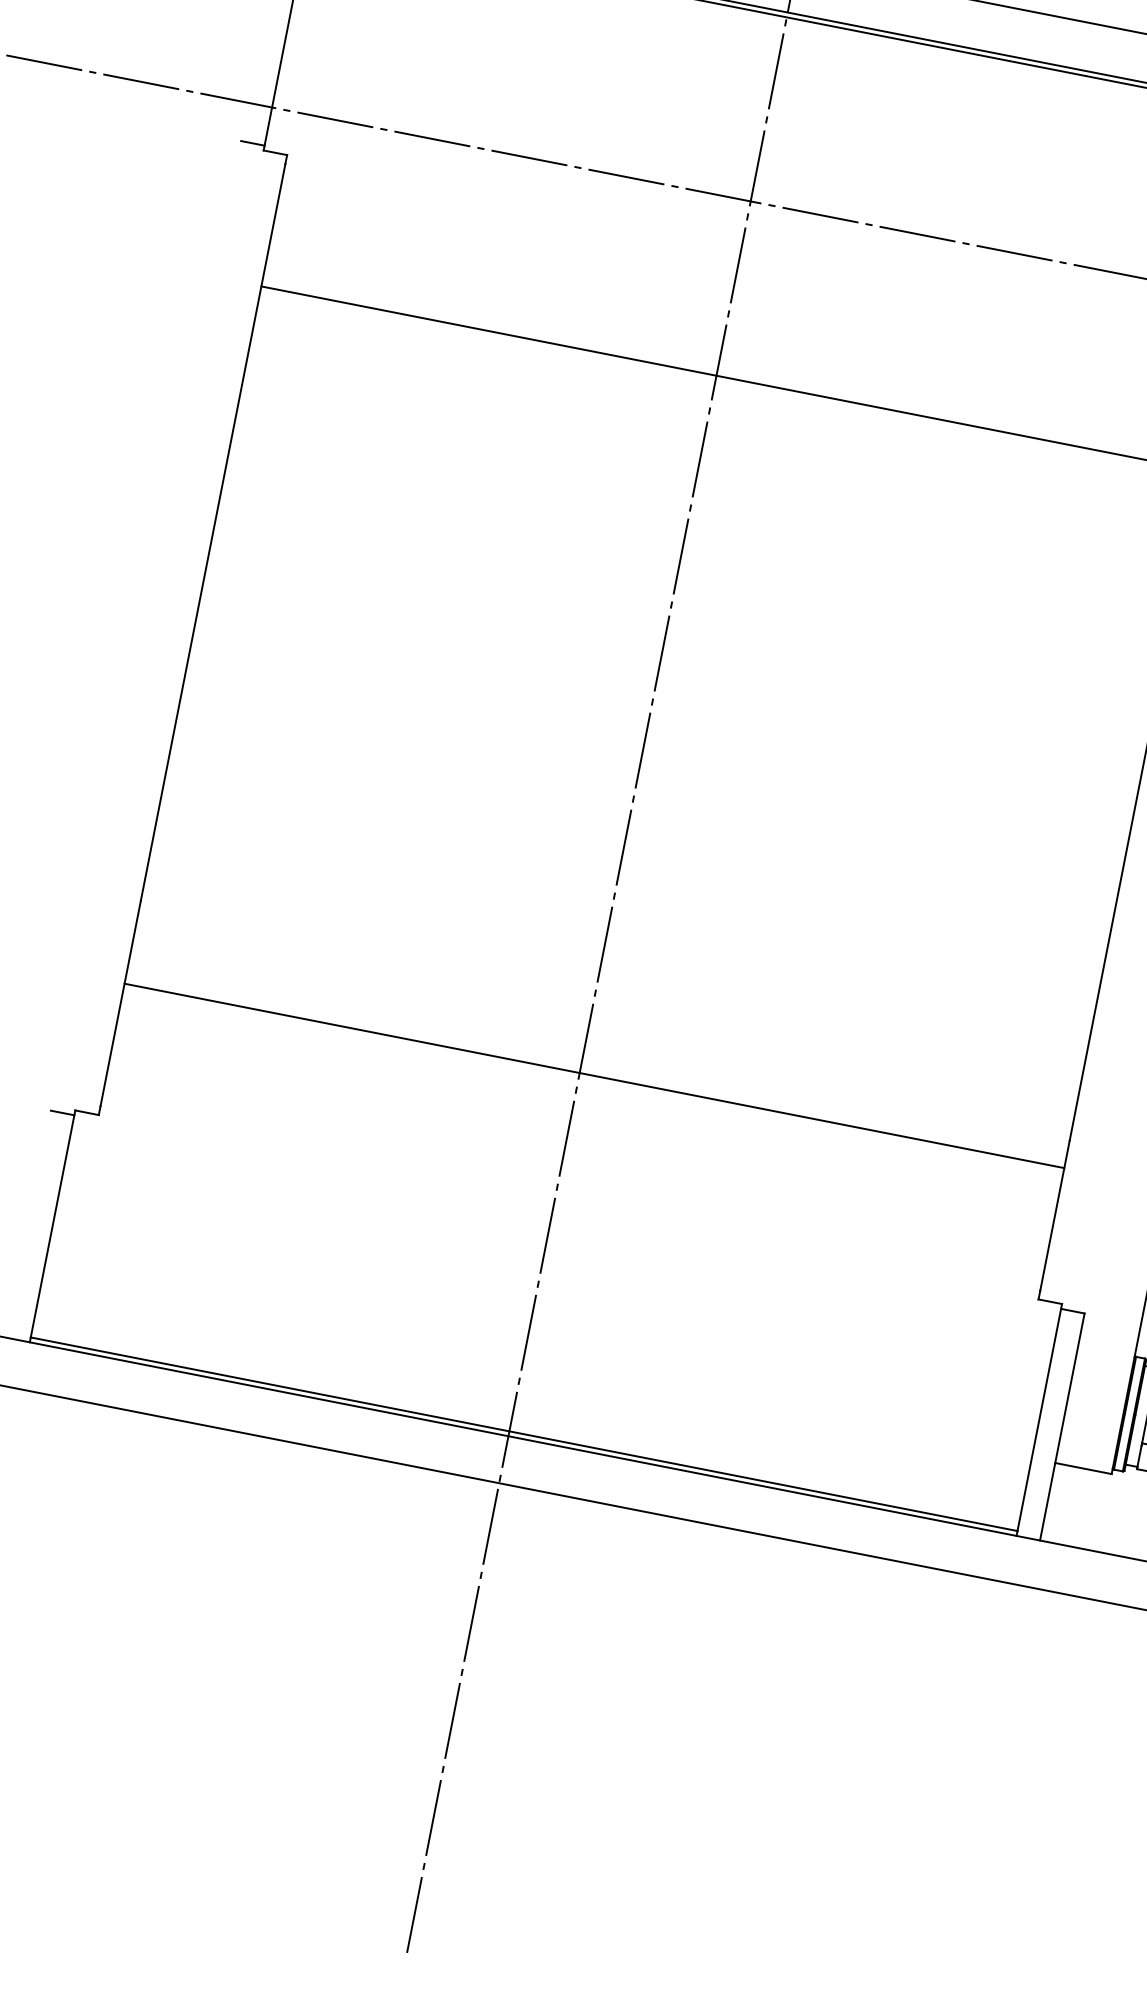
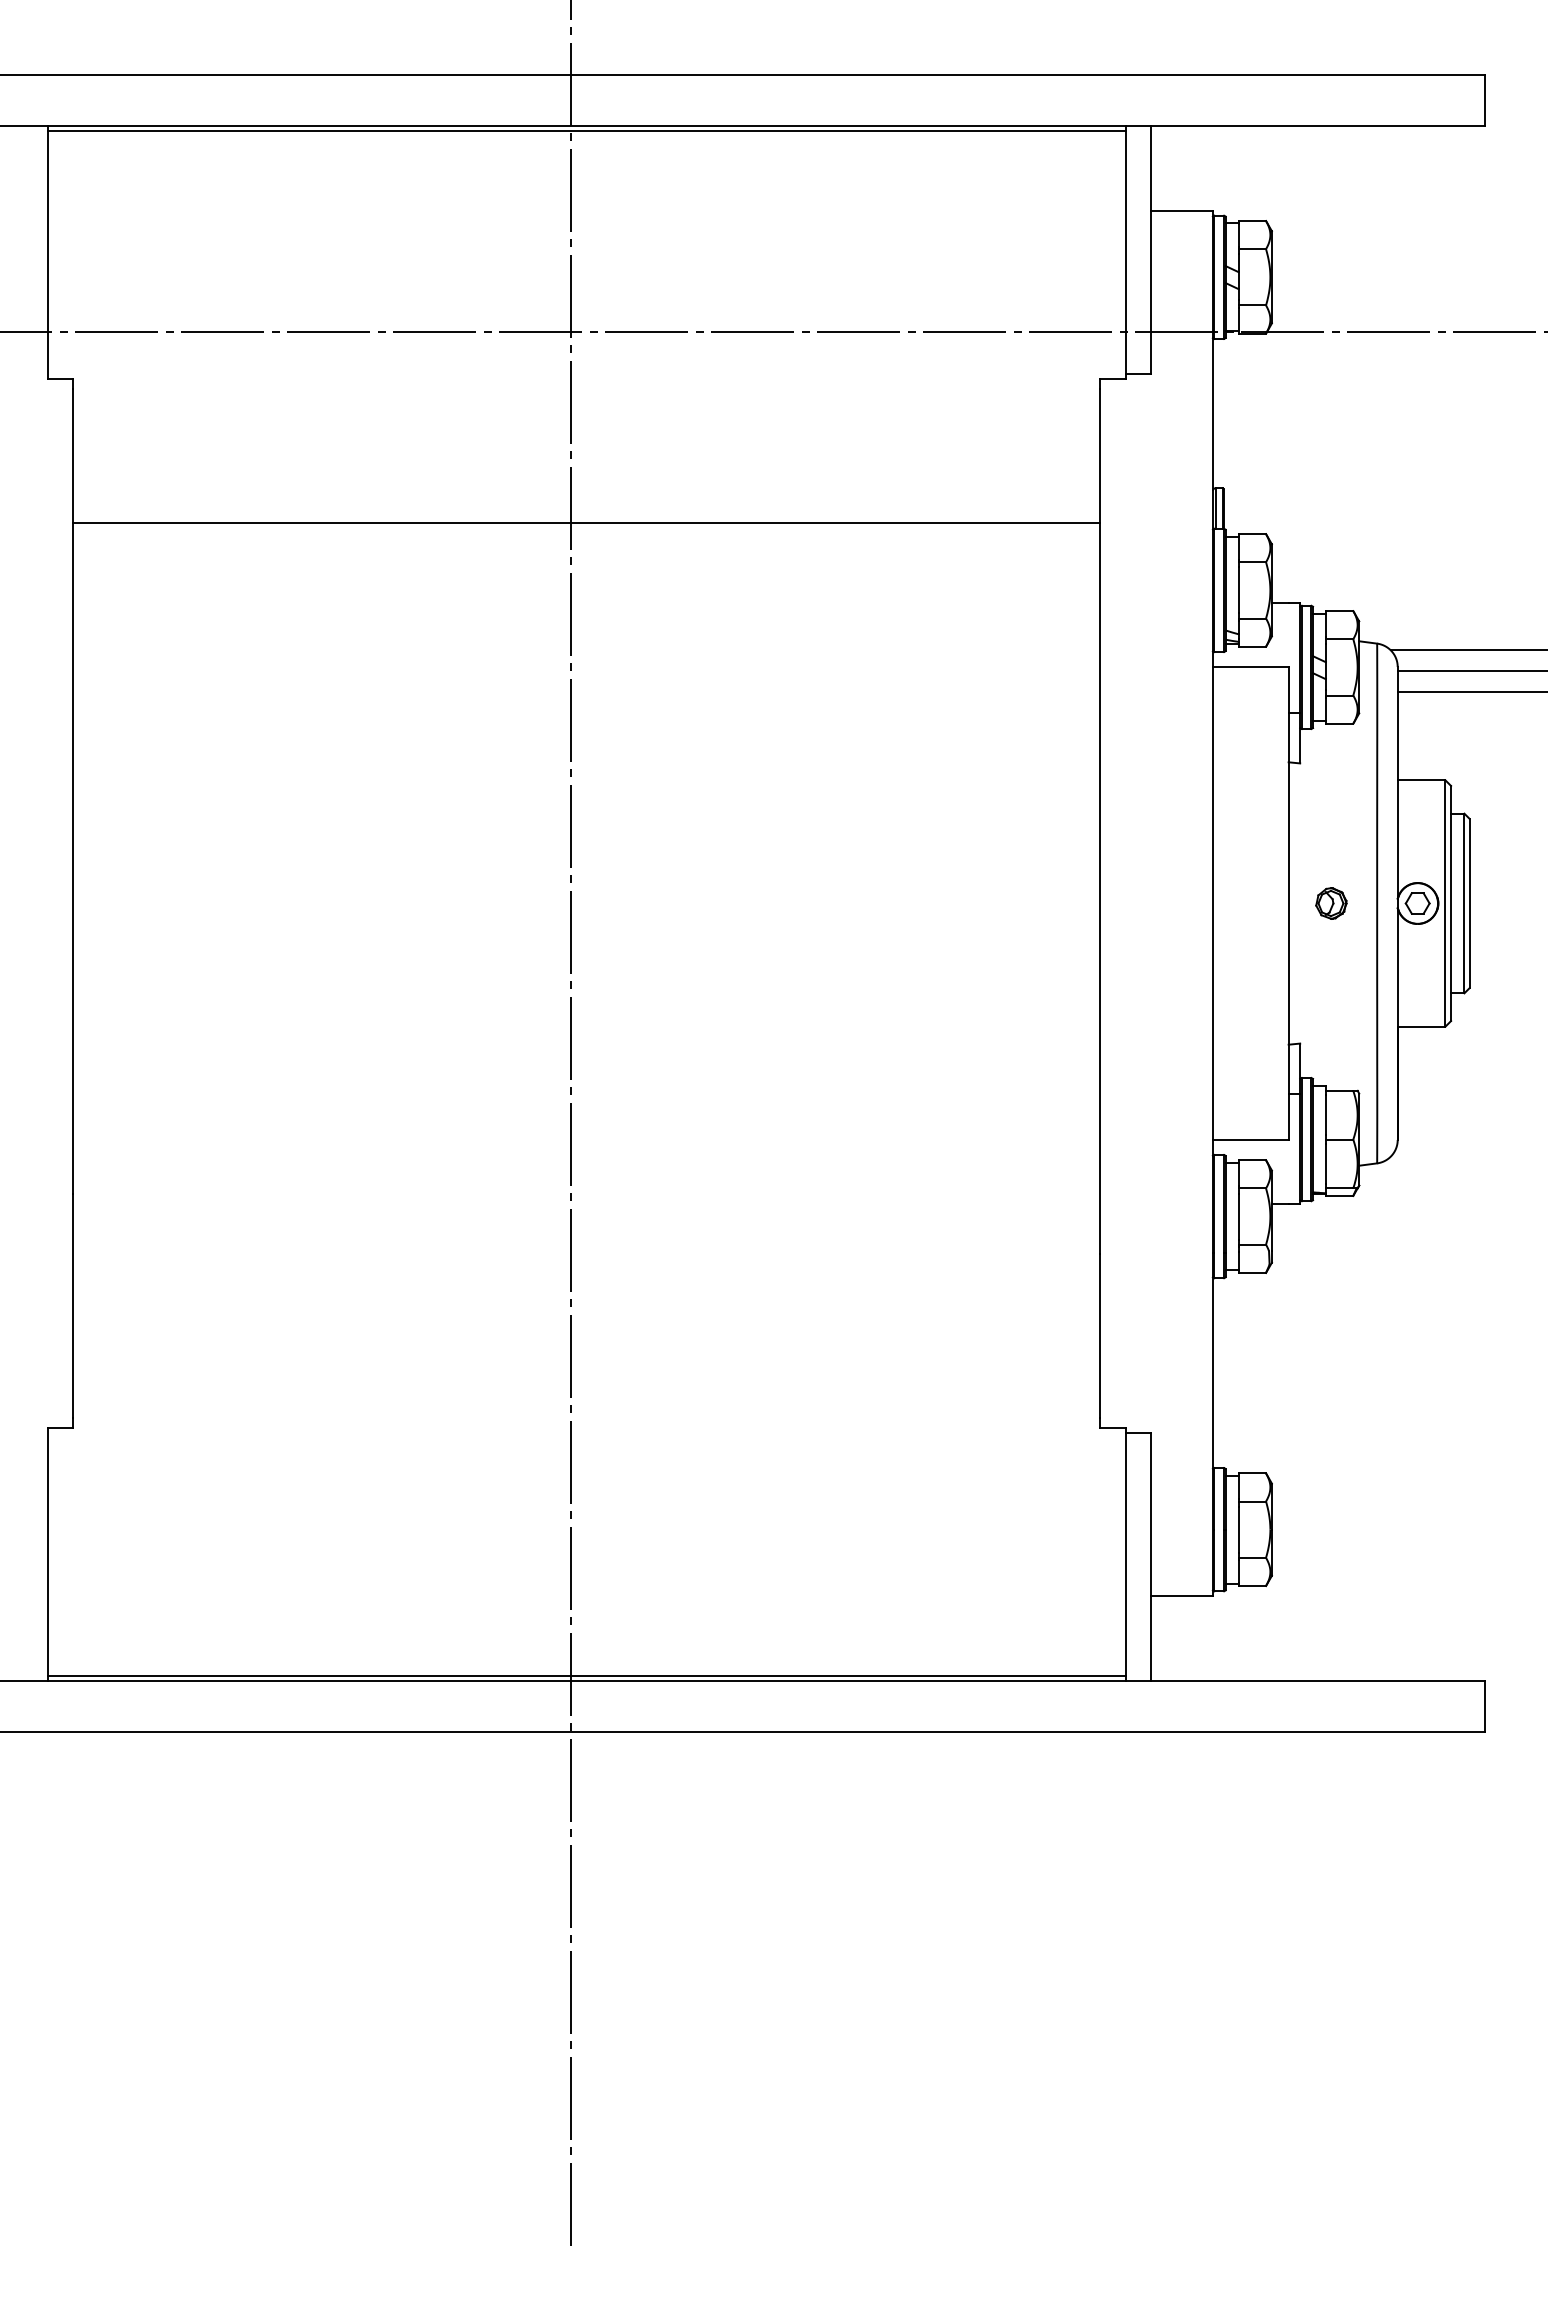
line: (252, 142) -> (34, 373), removed
line: (594, 1076) -> (586, 1284), removed
line: (62, 1113) -> (34, 1433), removed

